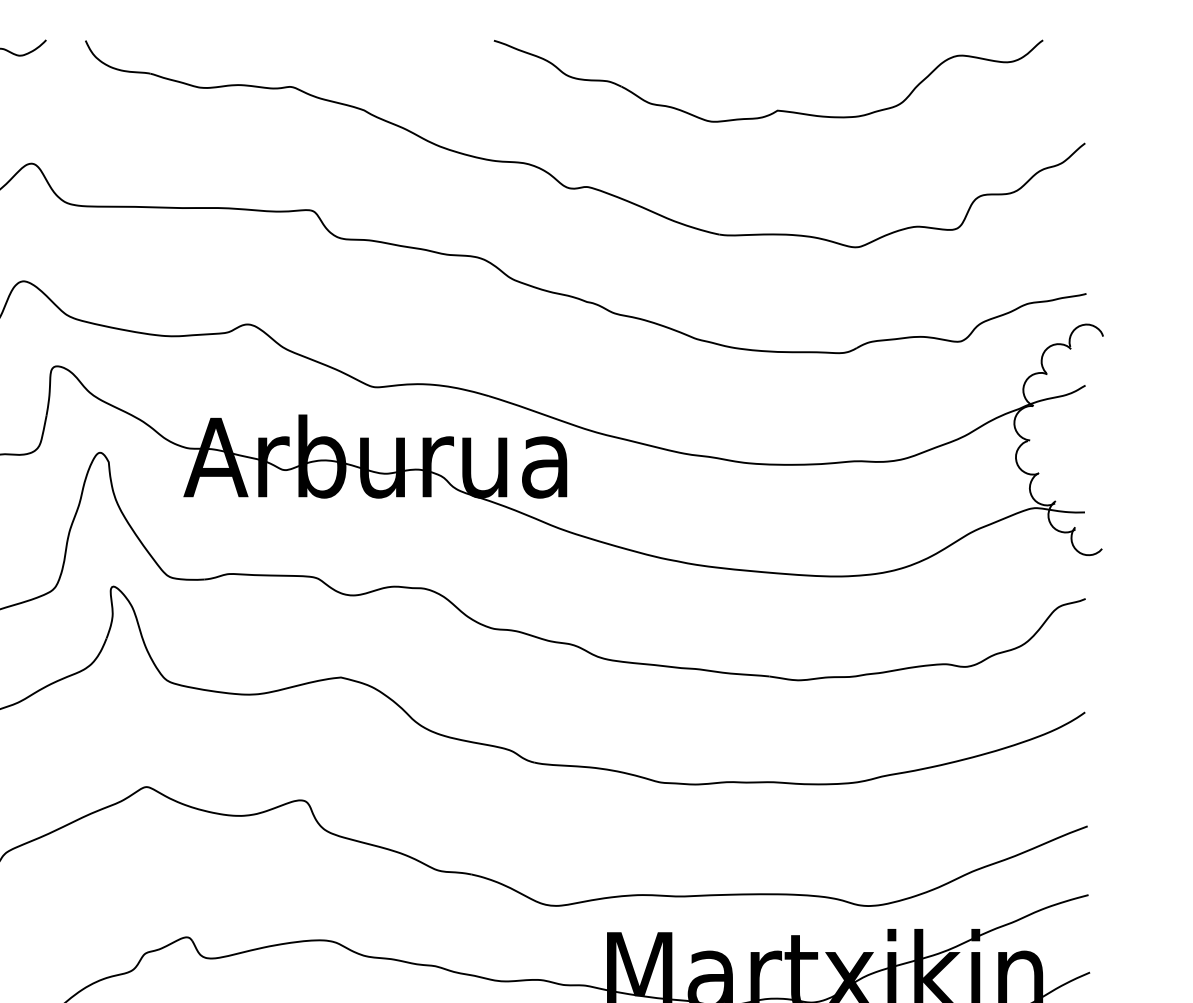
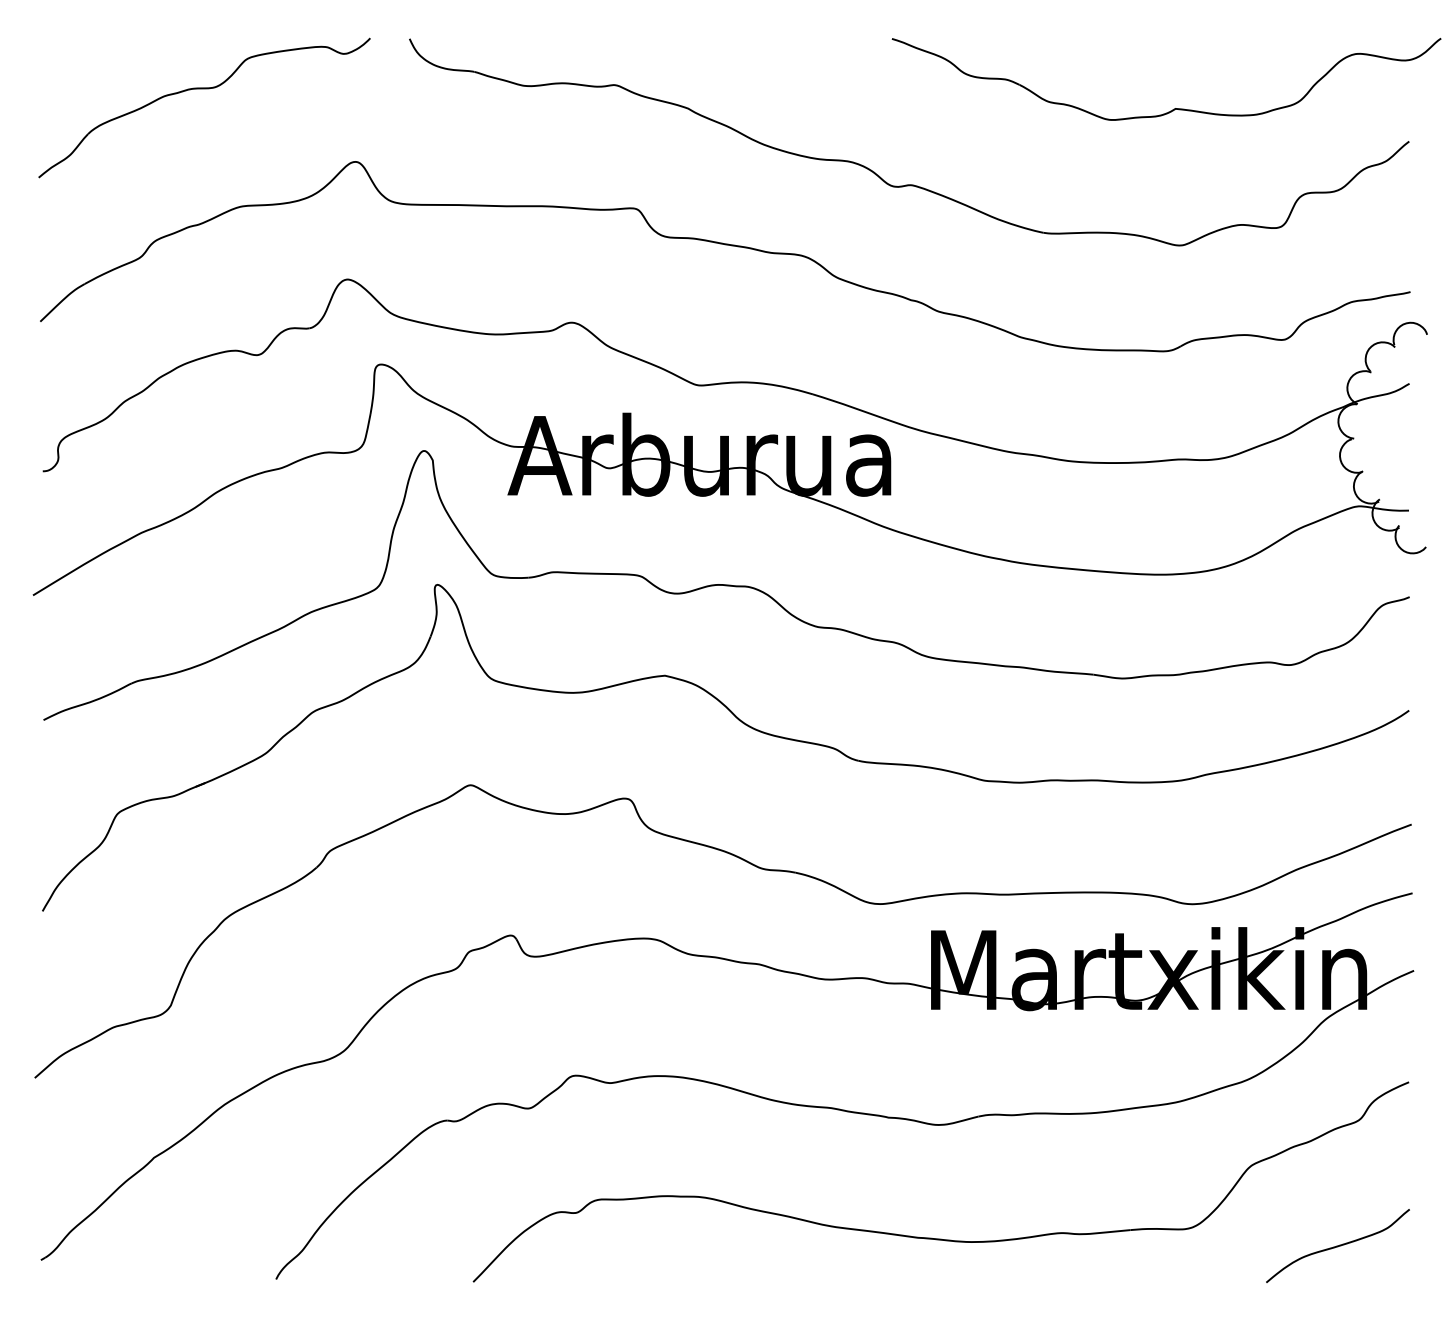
part: (776, 110) -> (1174, 108), moved

